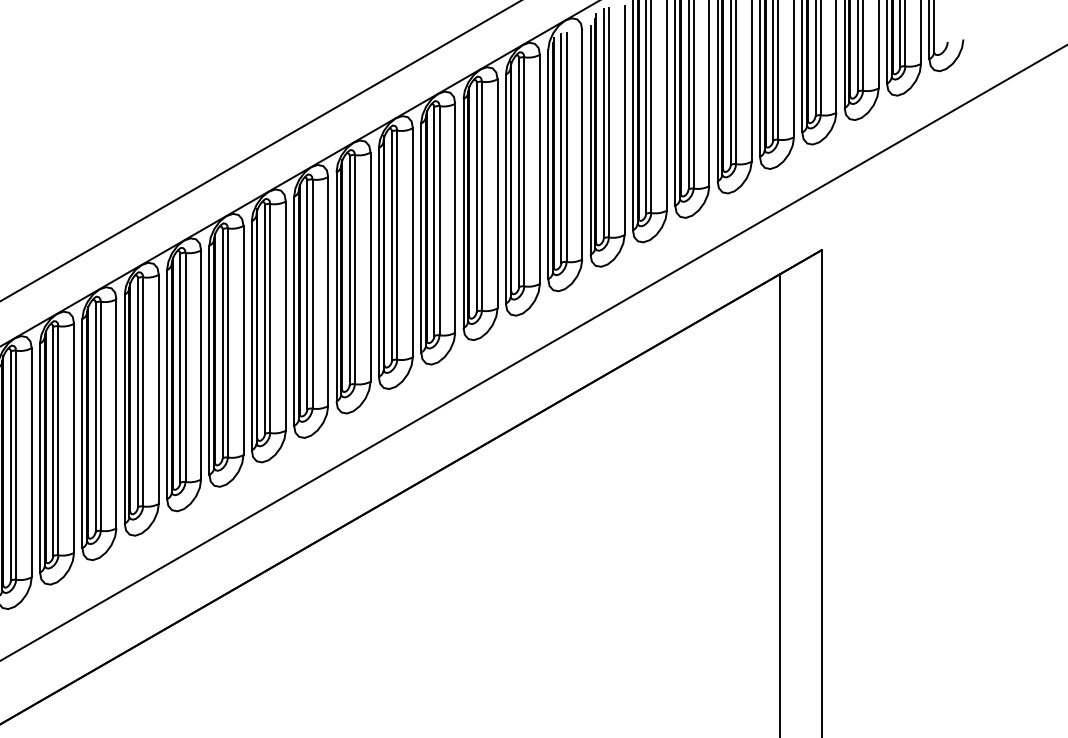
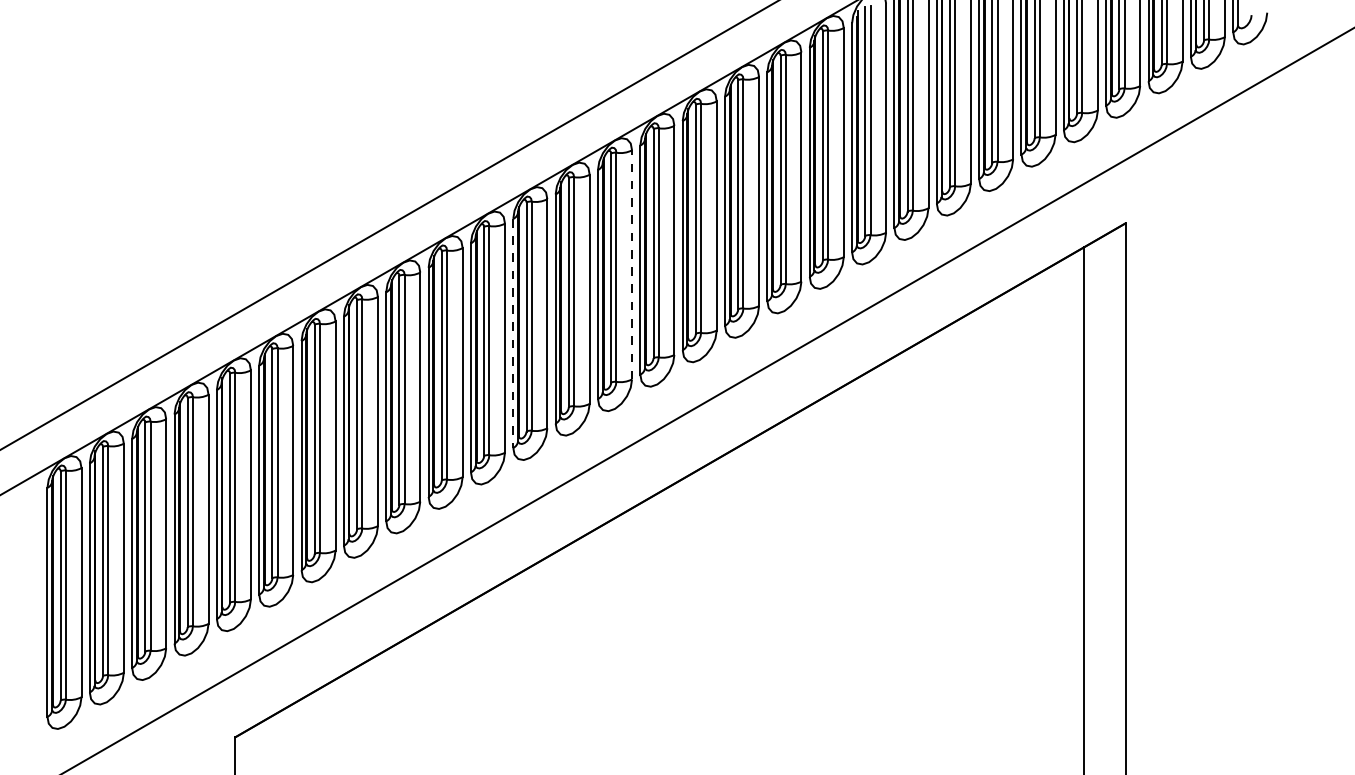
line: (328, 291) -> (632, 264), solid -> dashed
line: (209, 360) -> (513, 333), solid -> dashed

